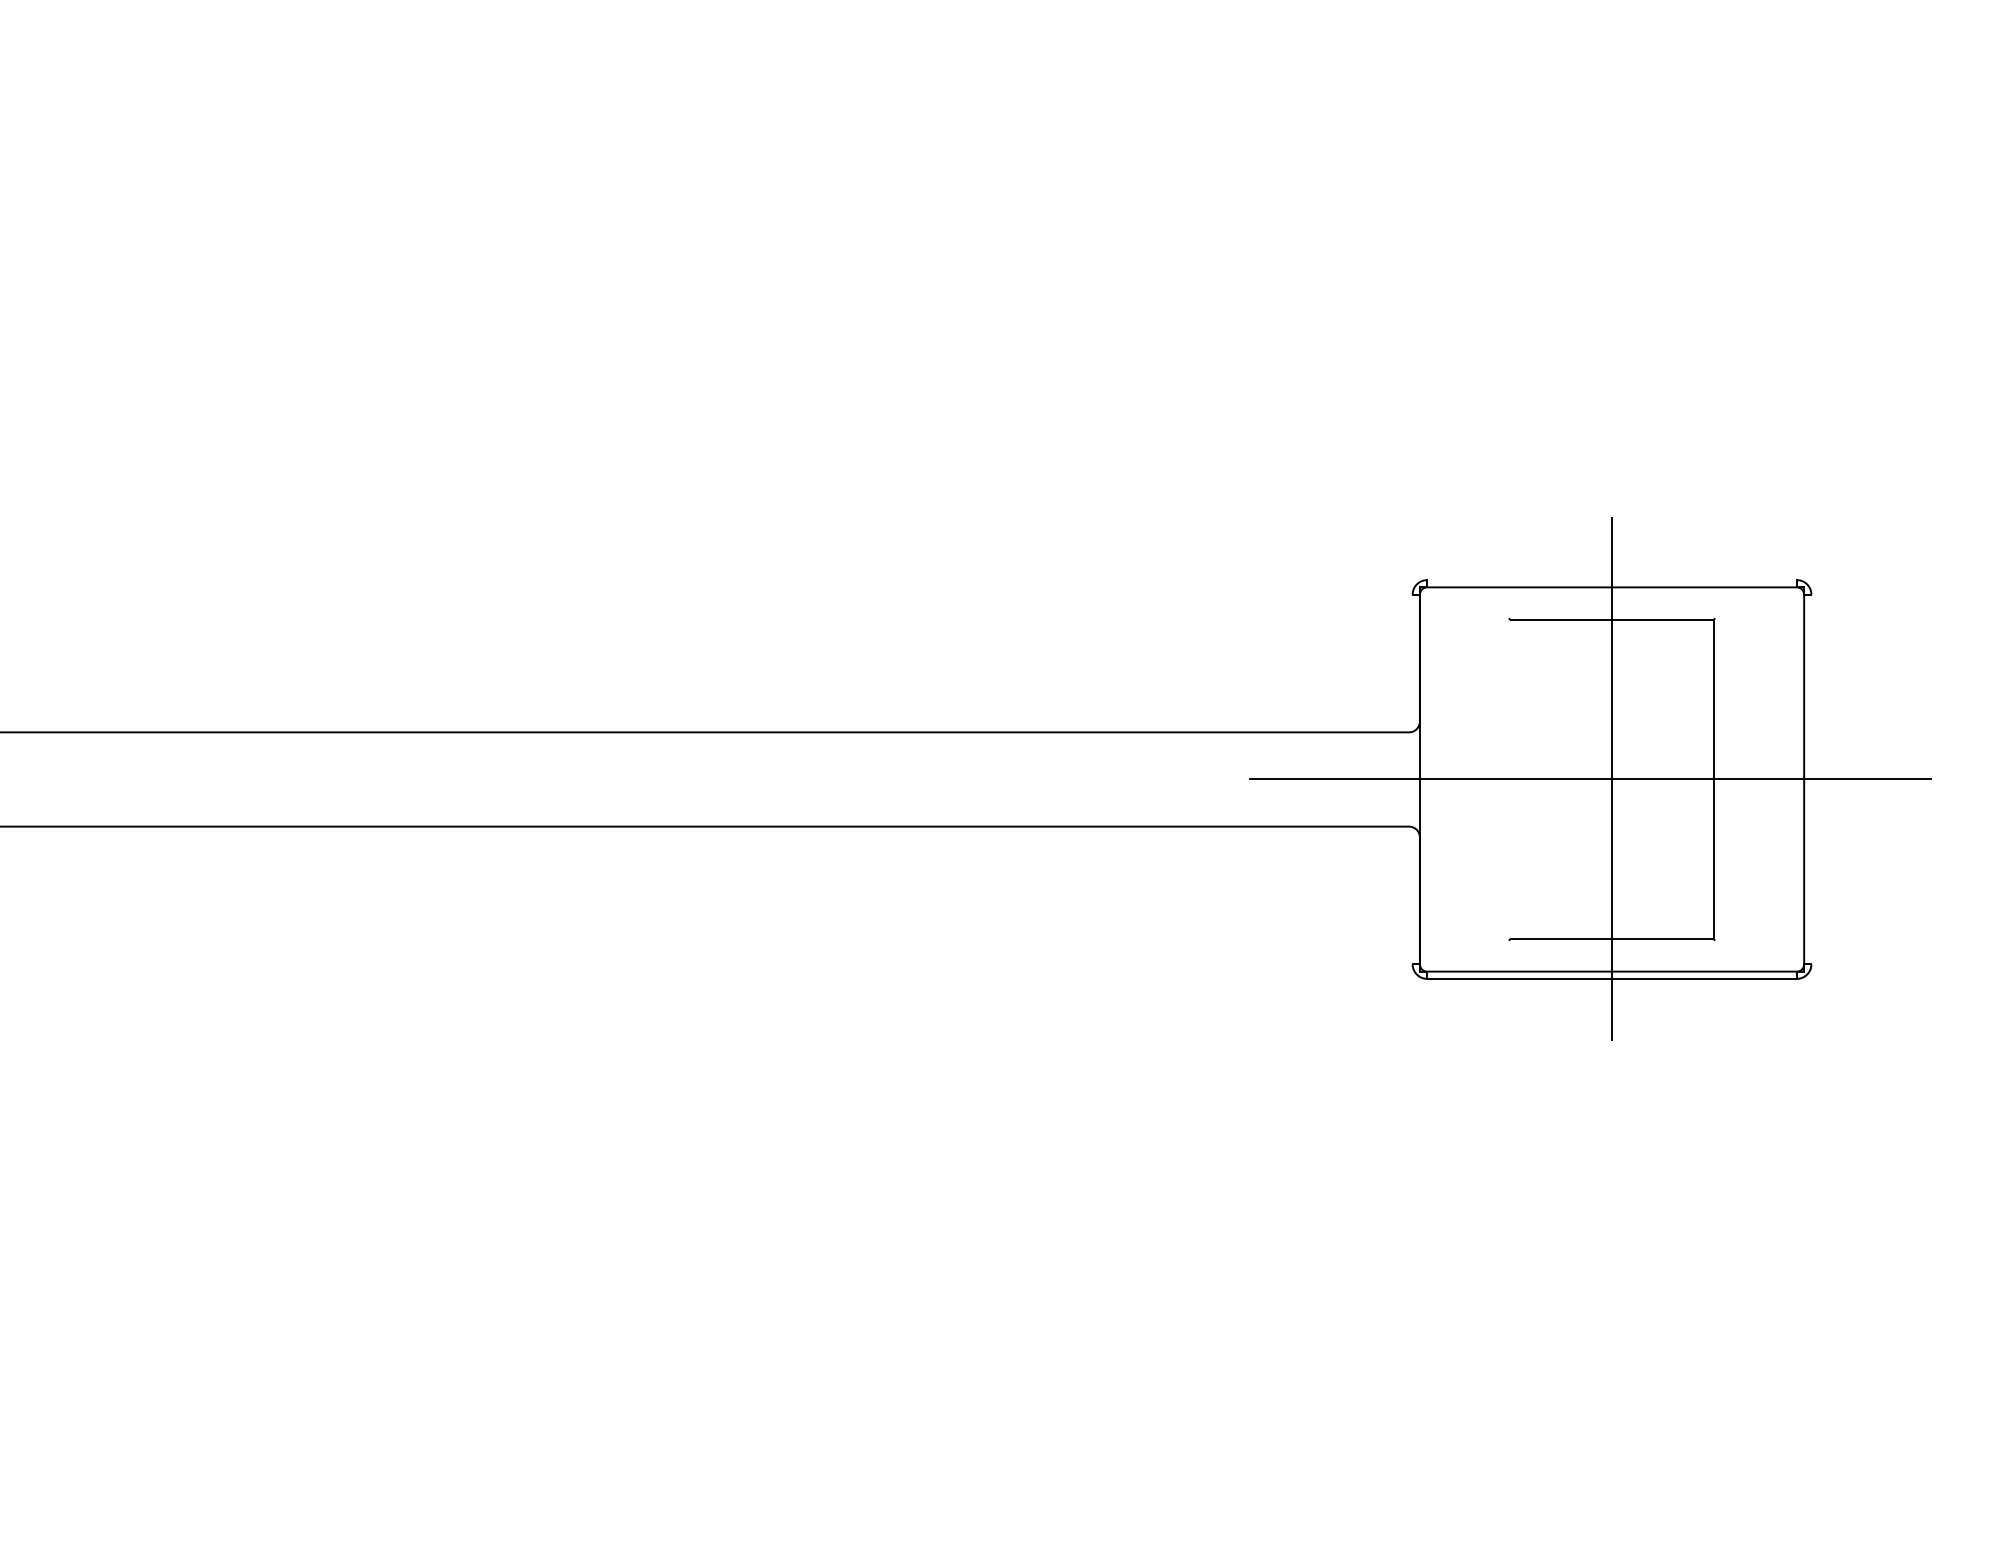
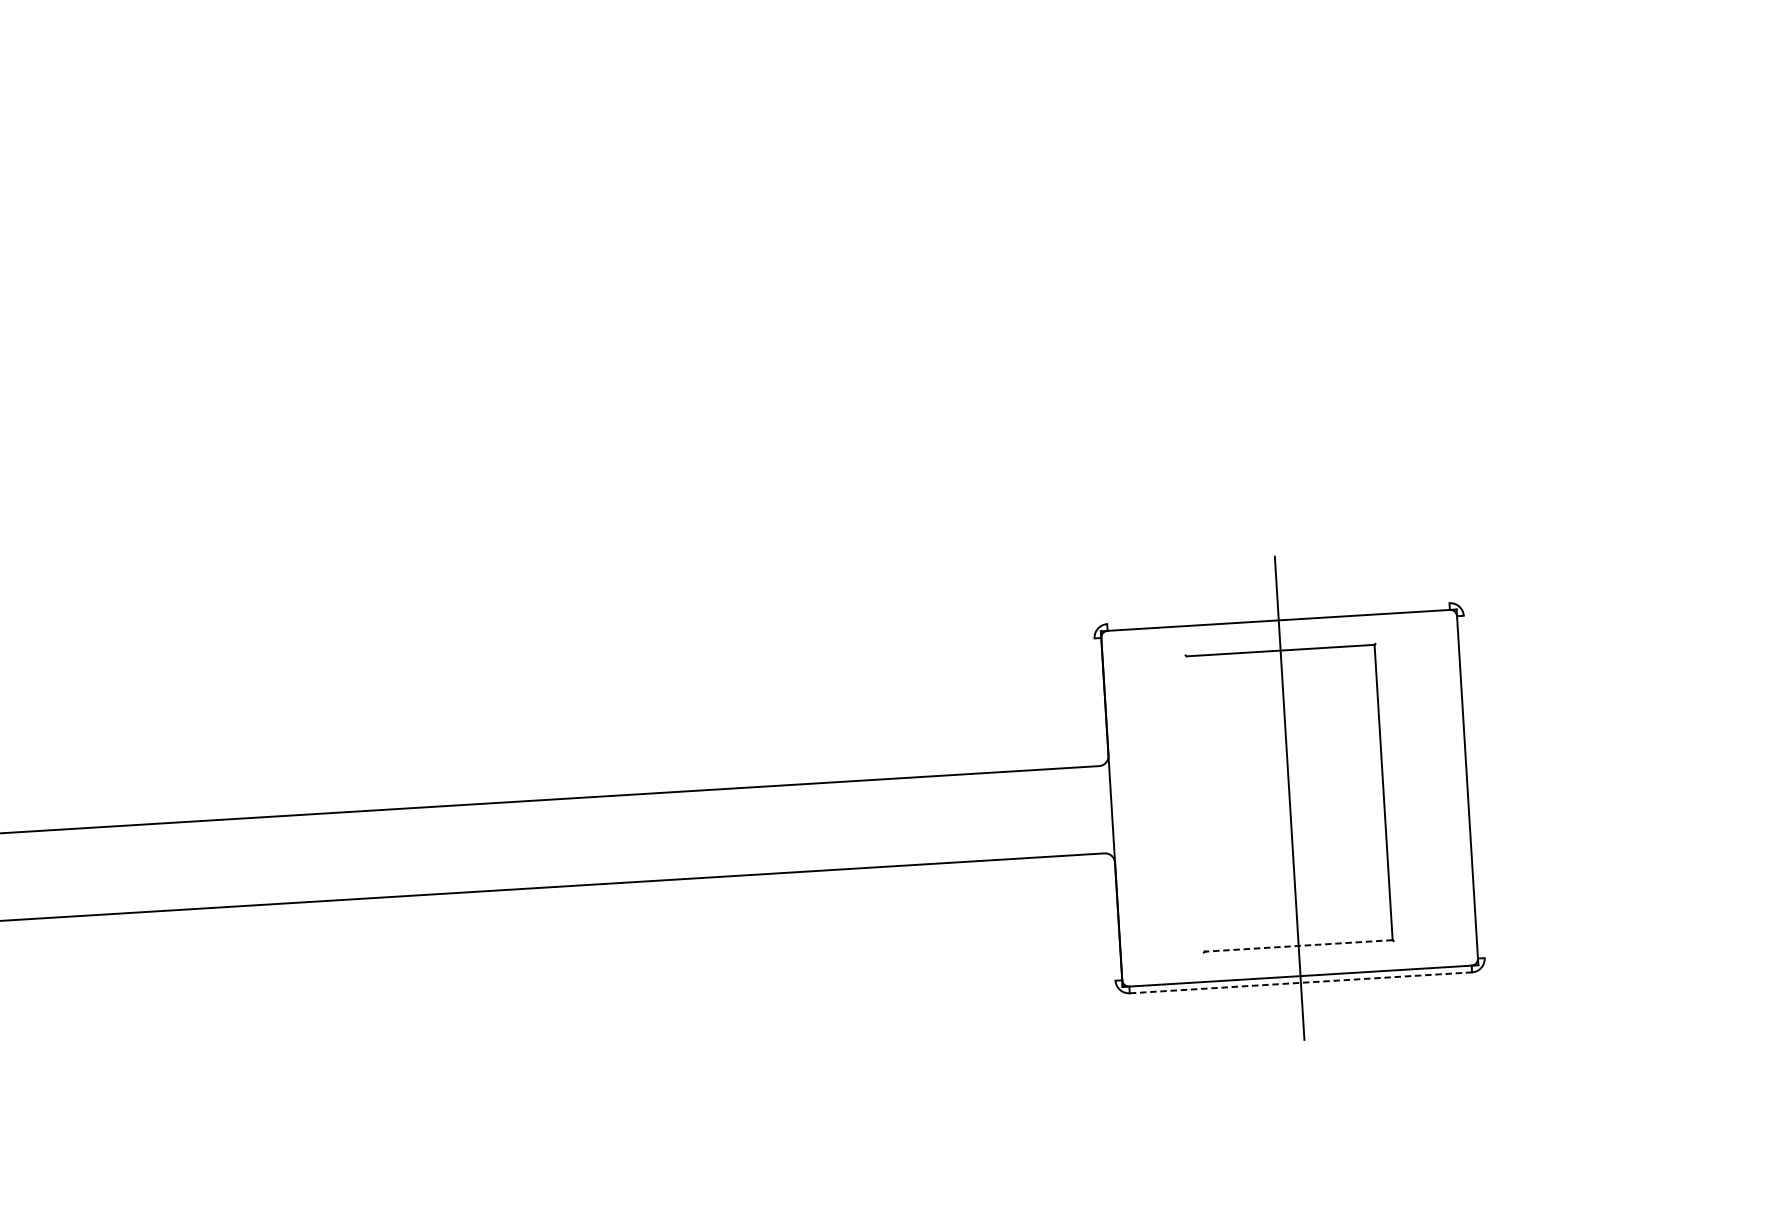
line: (1590, 779) -> (1269, 799), removed
line: (1611, 938) -> (1298, 945), solid -> dashed
line: (1612, 978) -> (1301, 982), solid -> dashed

